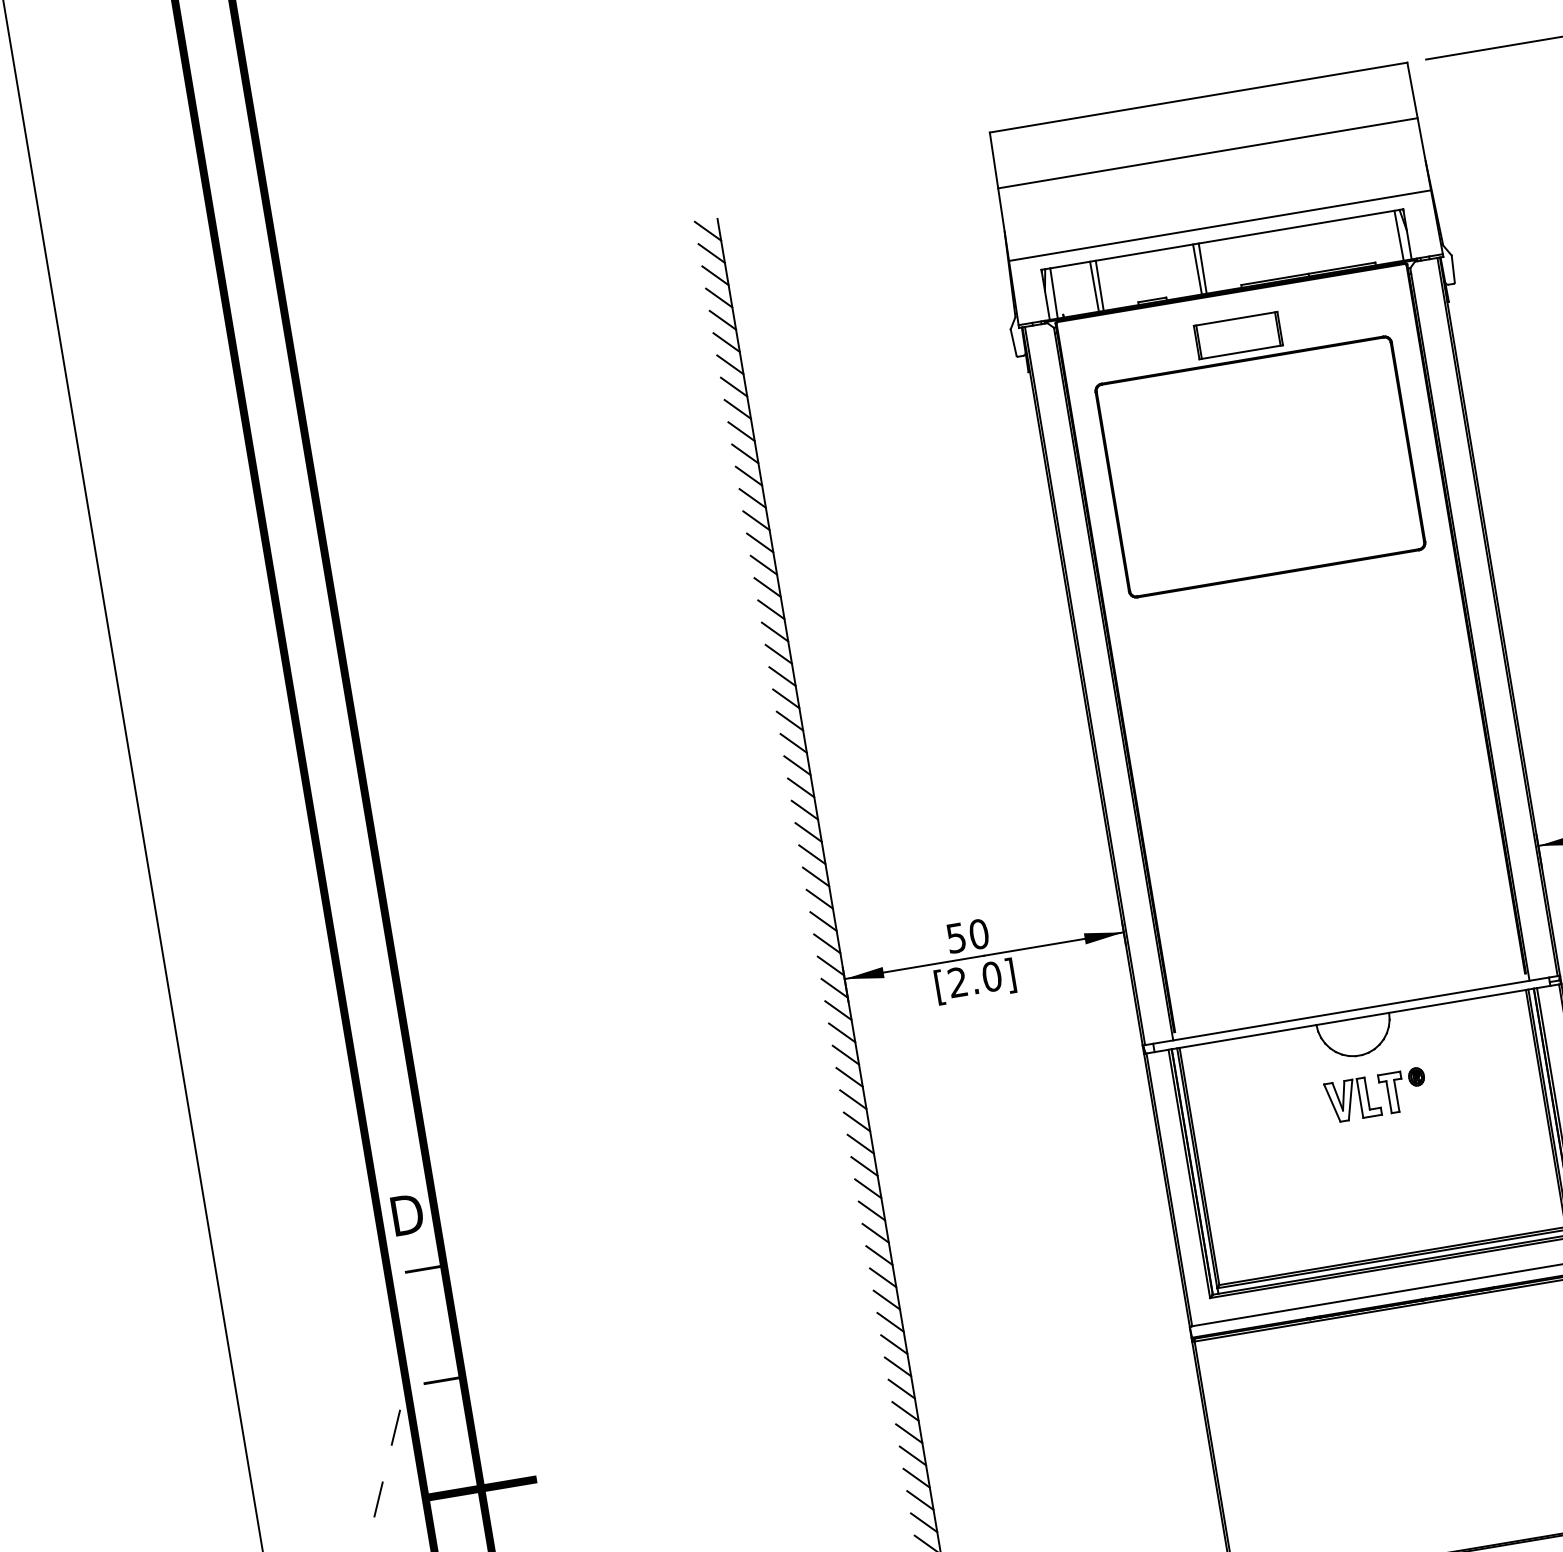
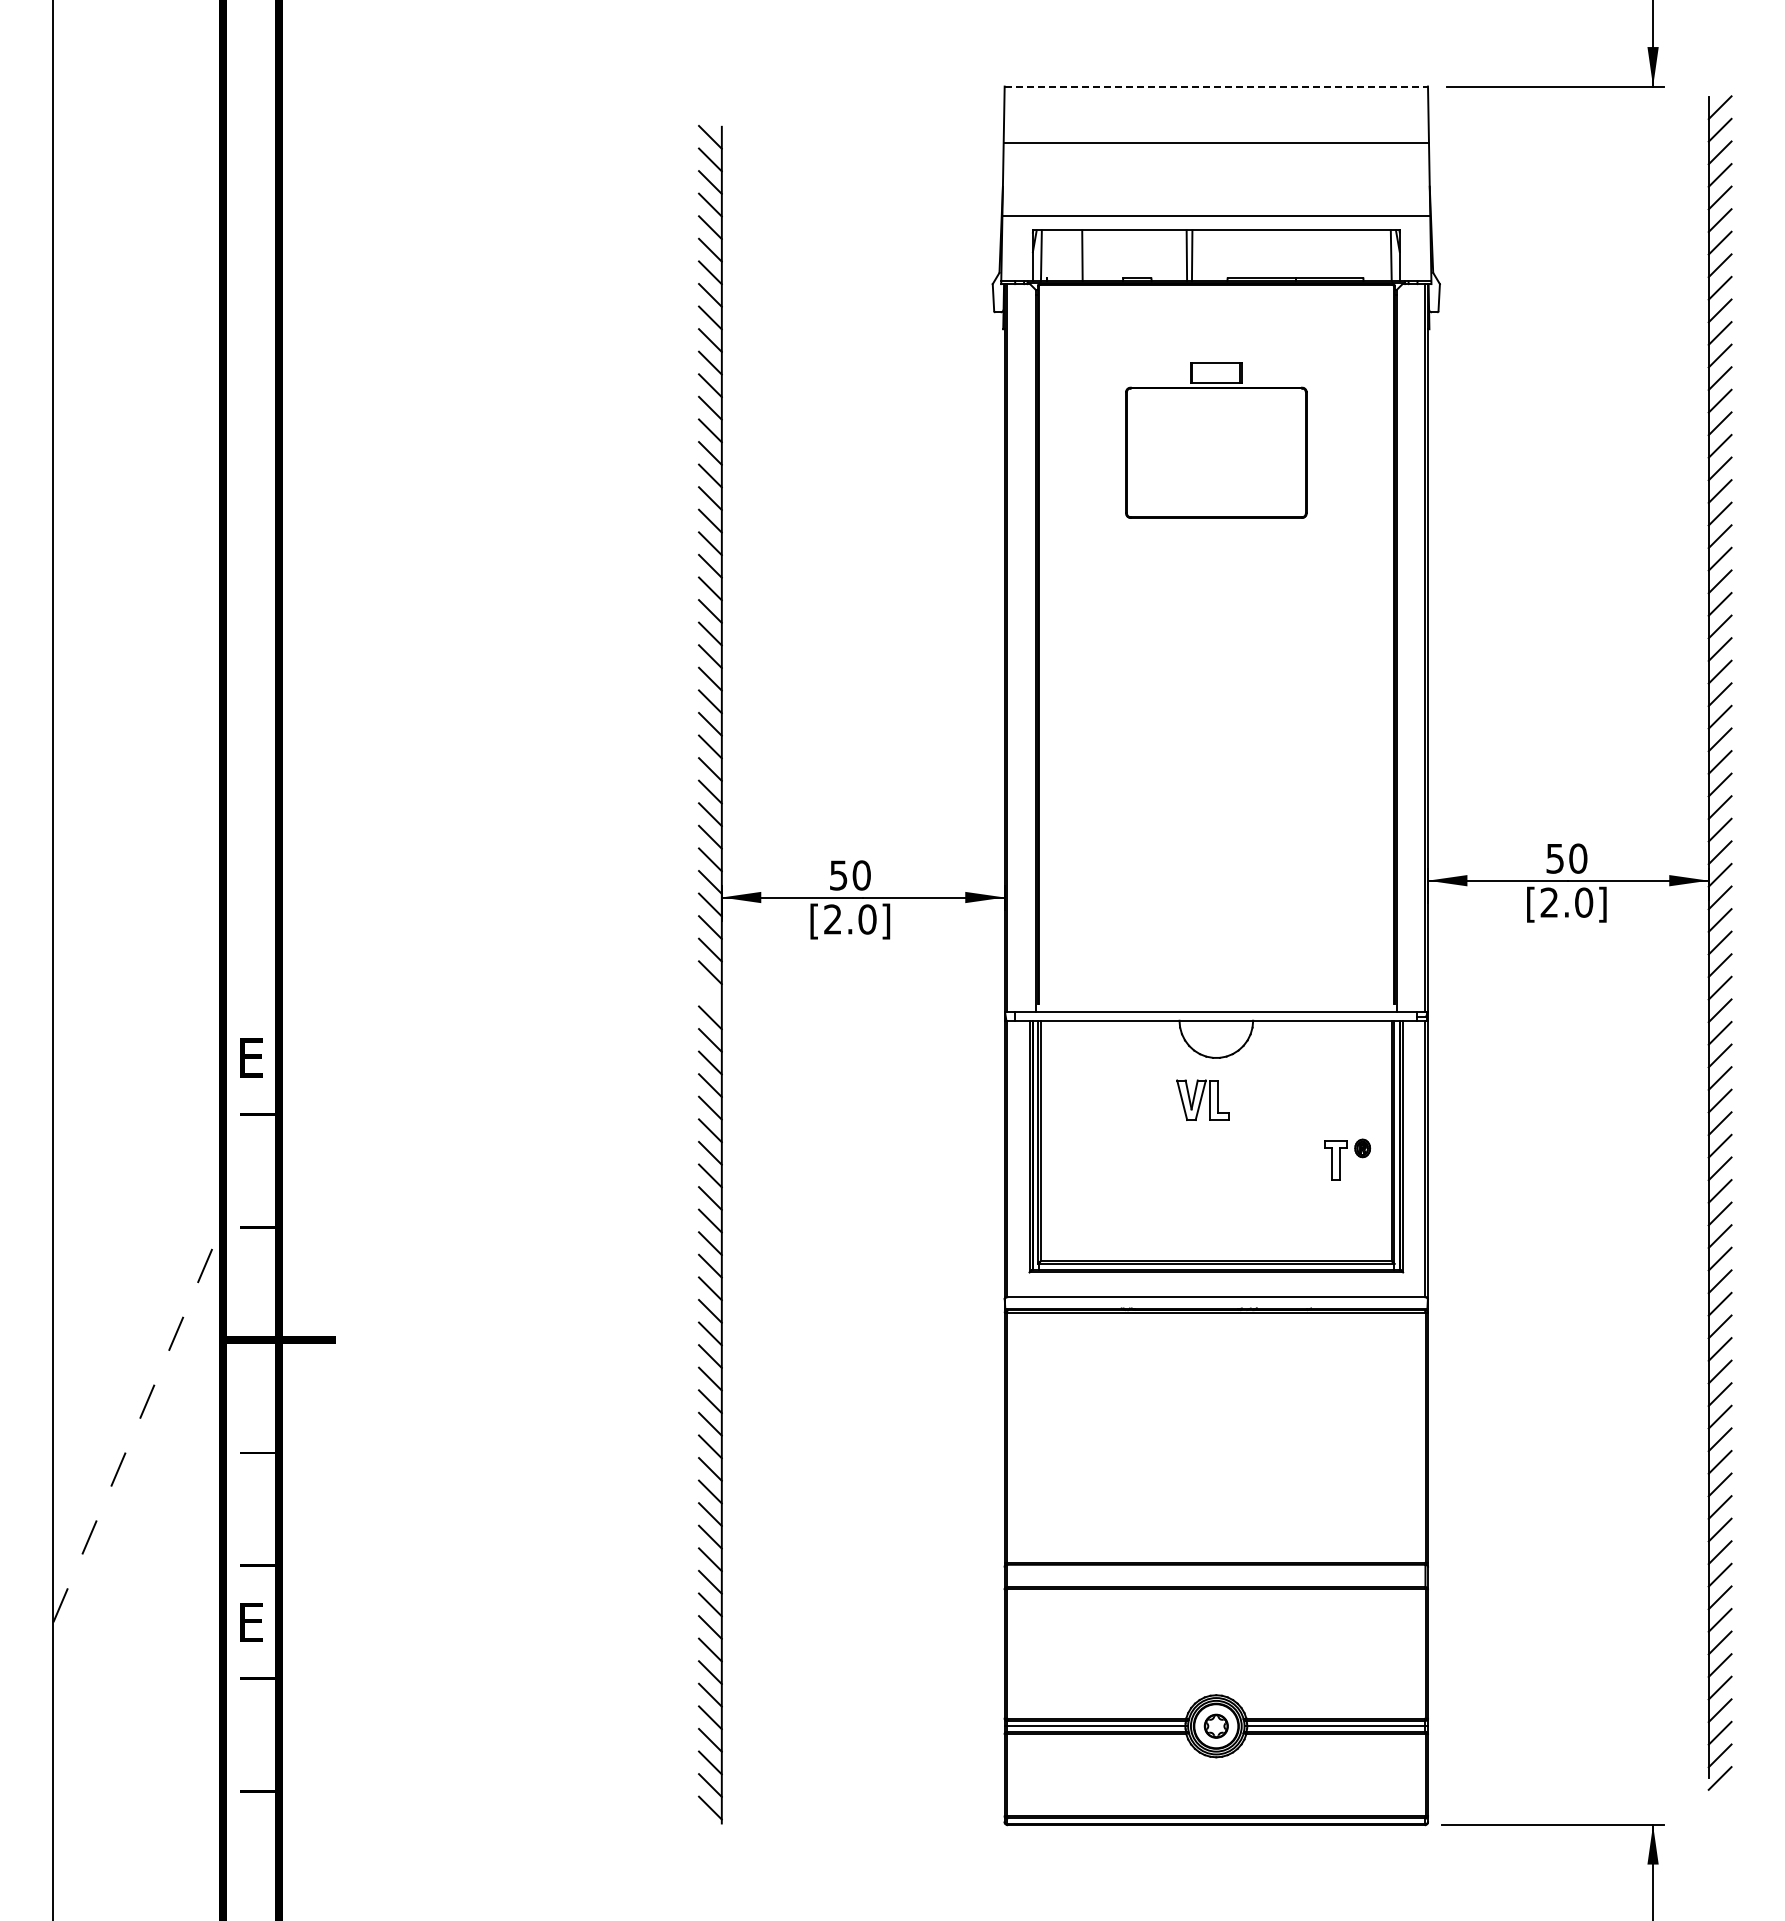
line: (1198, 97) -> (1216, 86), solid -> dashed
line: (1099, 285) -> (1087, 255), removed
part: (1257, 446) -> (1216, 440), size x0.6
line: (849, 1076) -> (710, 994), removed
part: (1396, 1091) -> (1340, 1159), moved
text: (407, 1214) -> (251, 1057), D -> E

